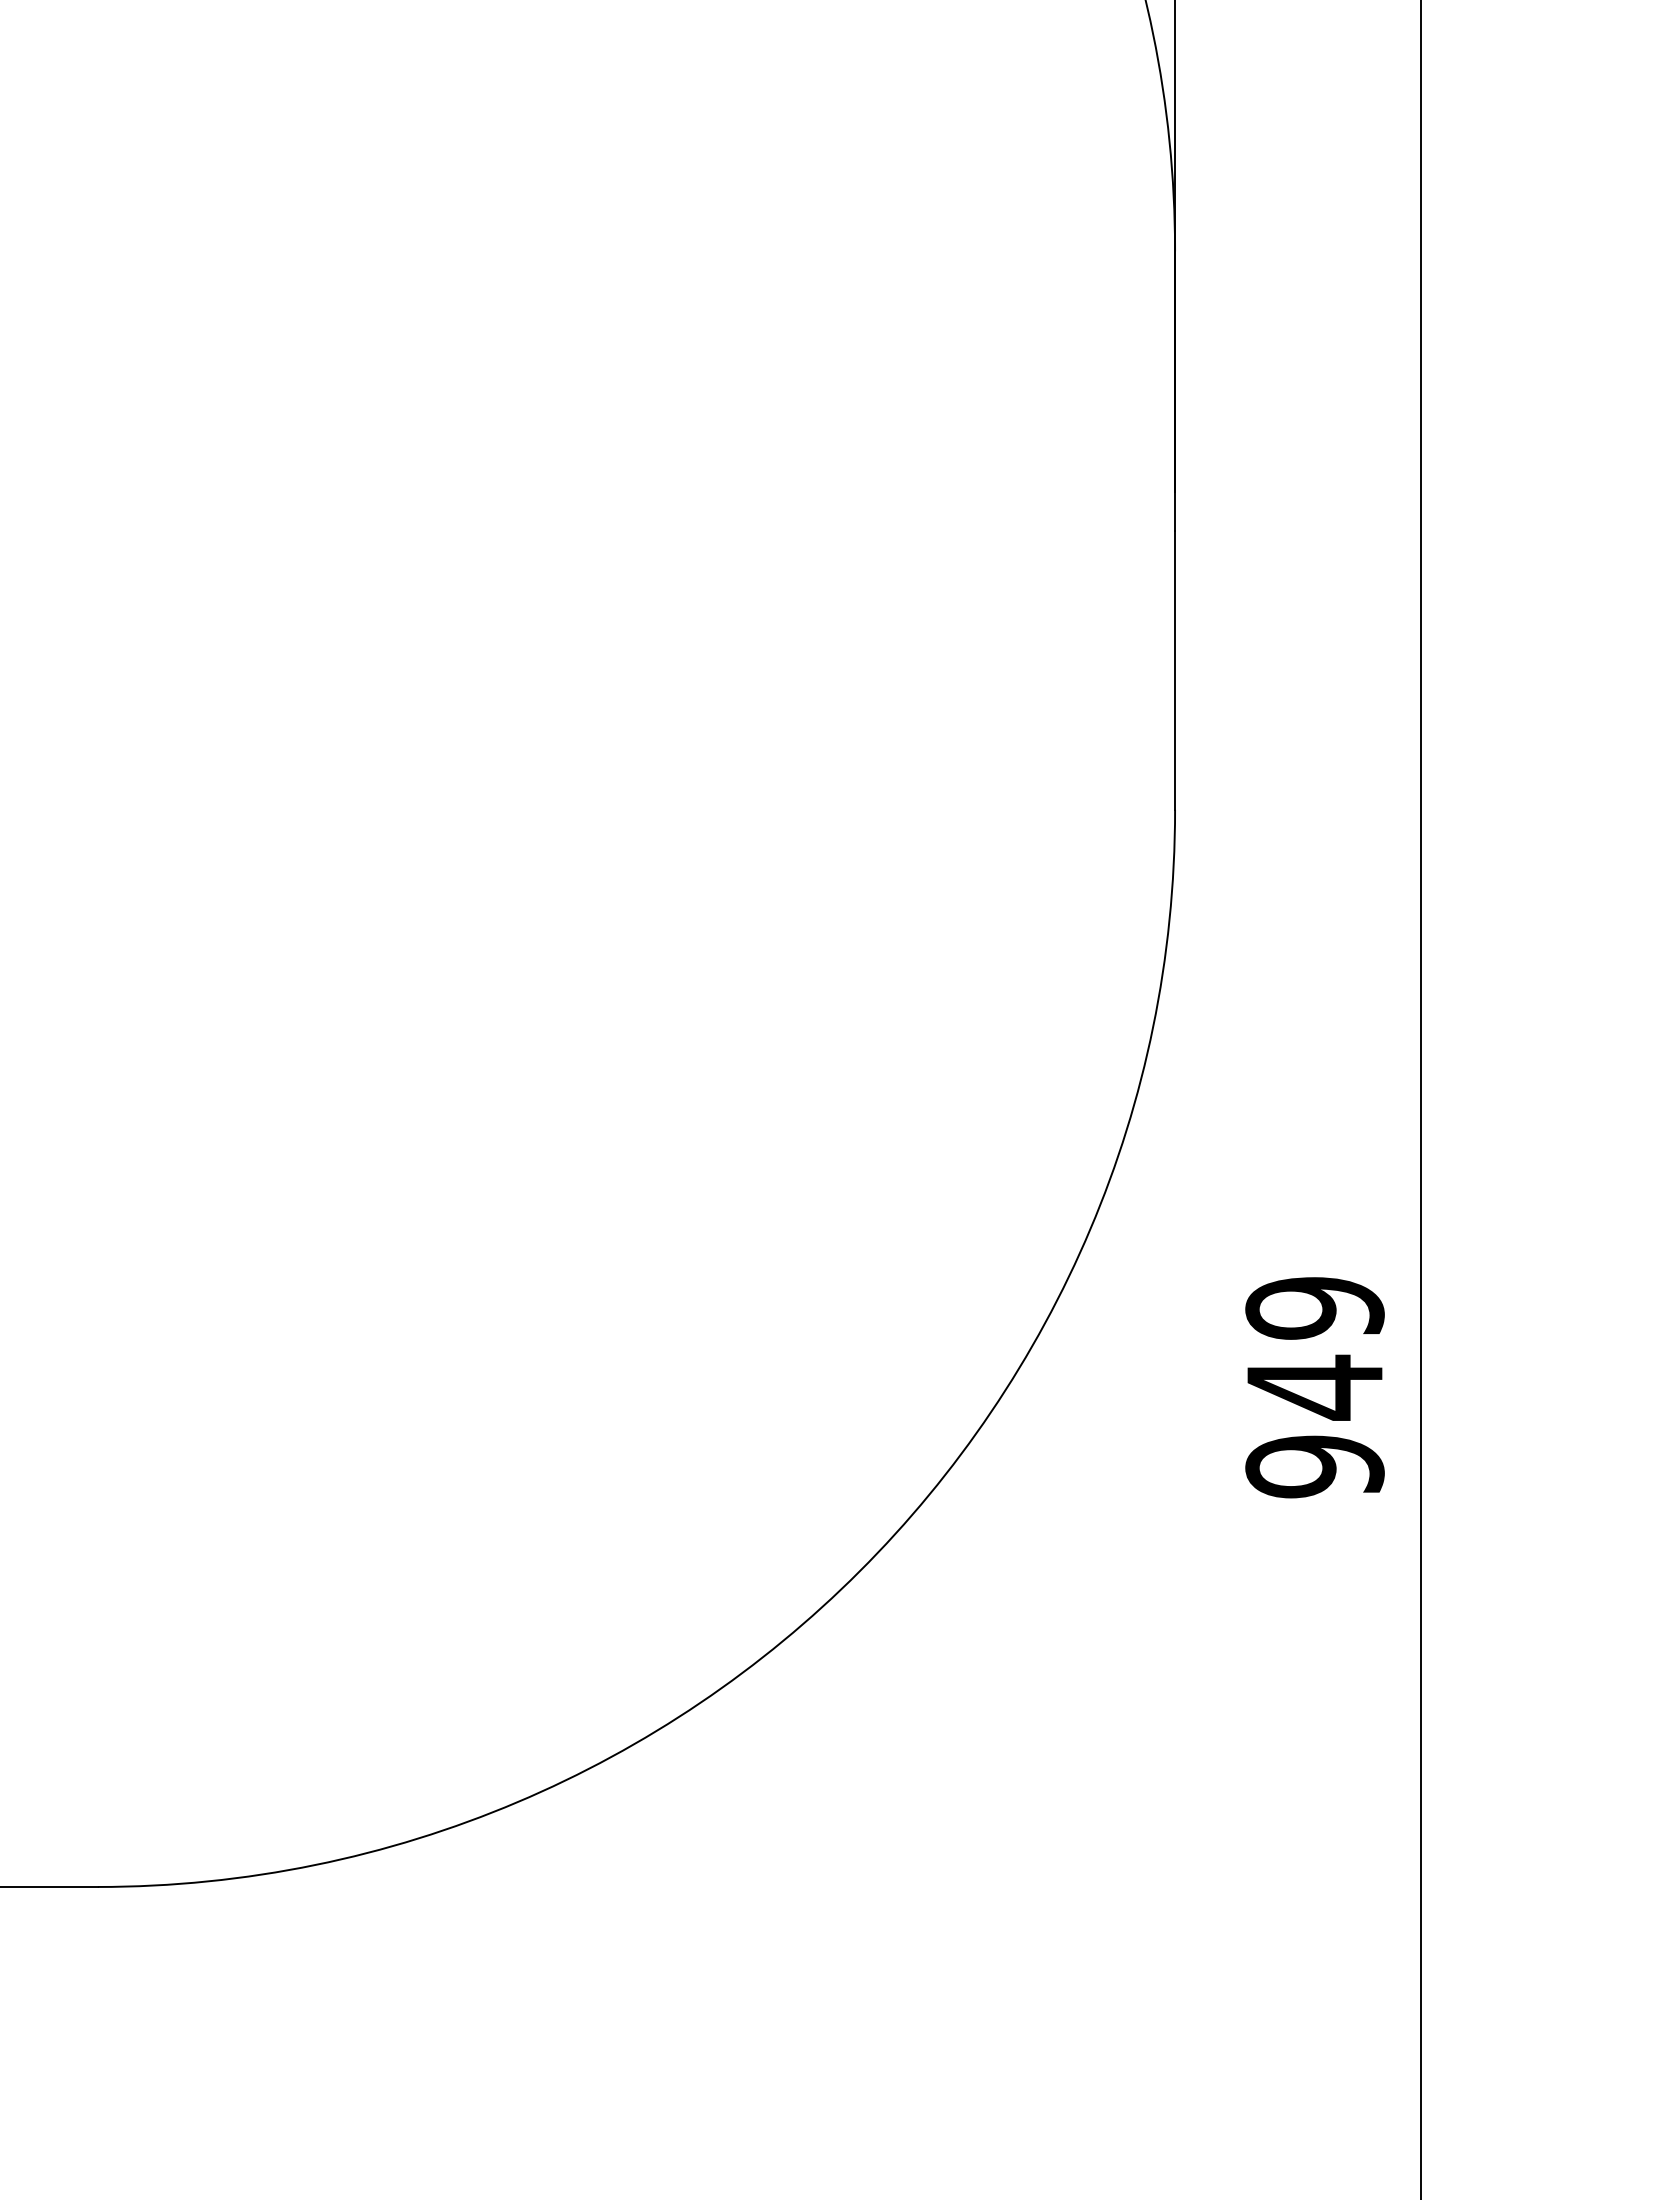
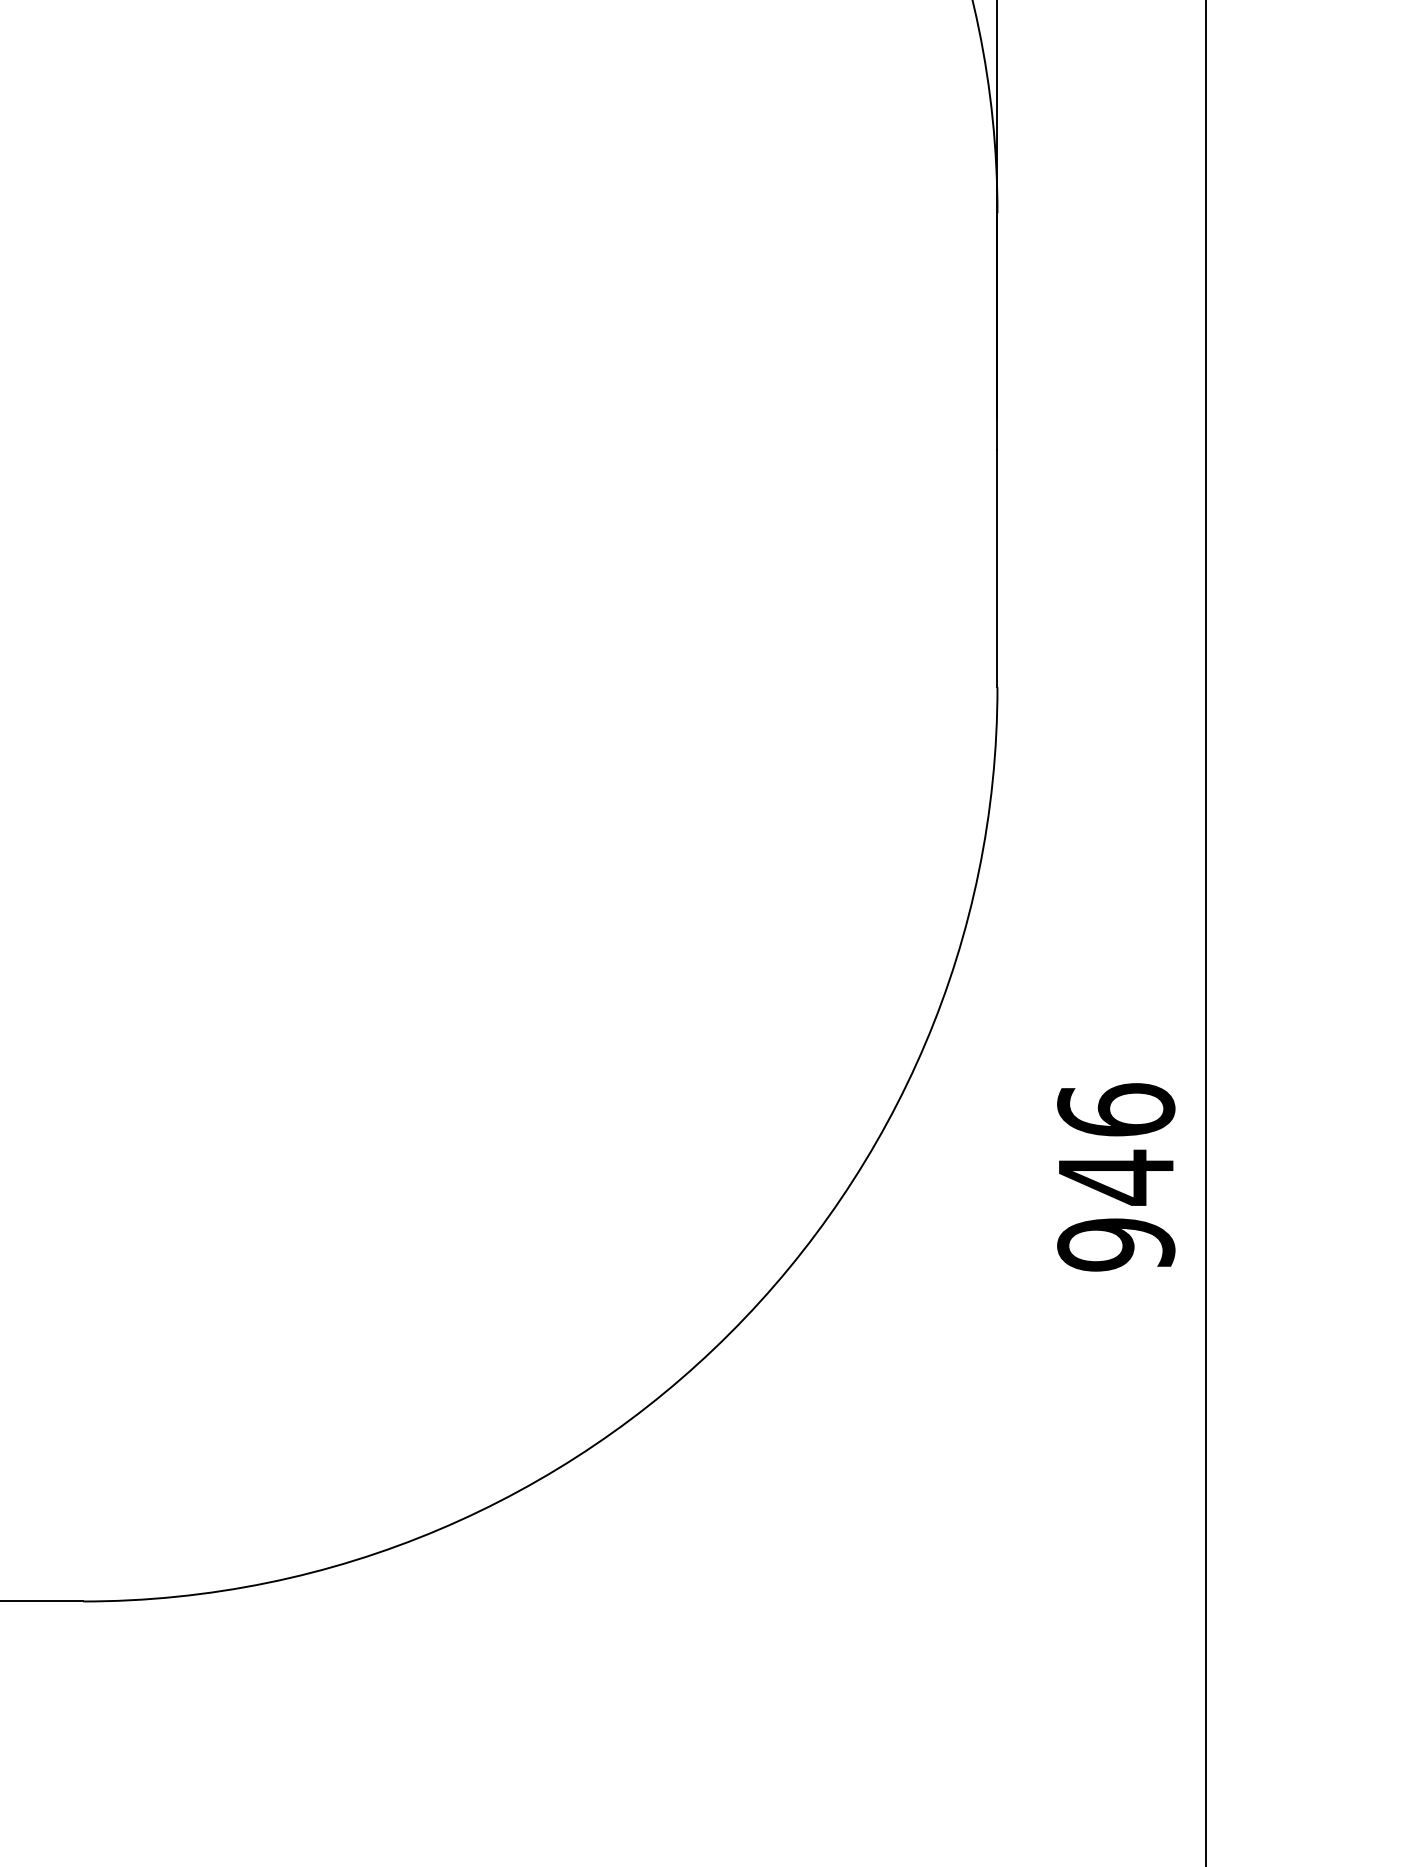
text: (1314, 1307) -> (1115, 1109), 949 -> 946

